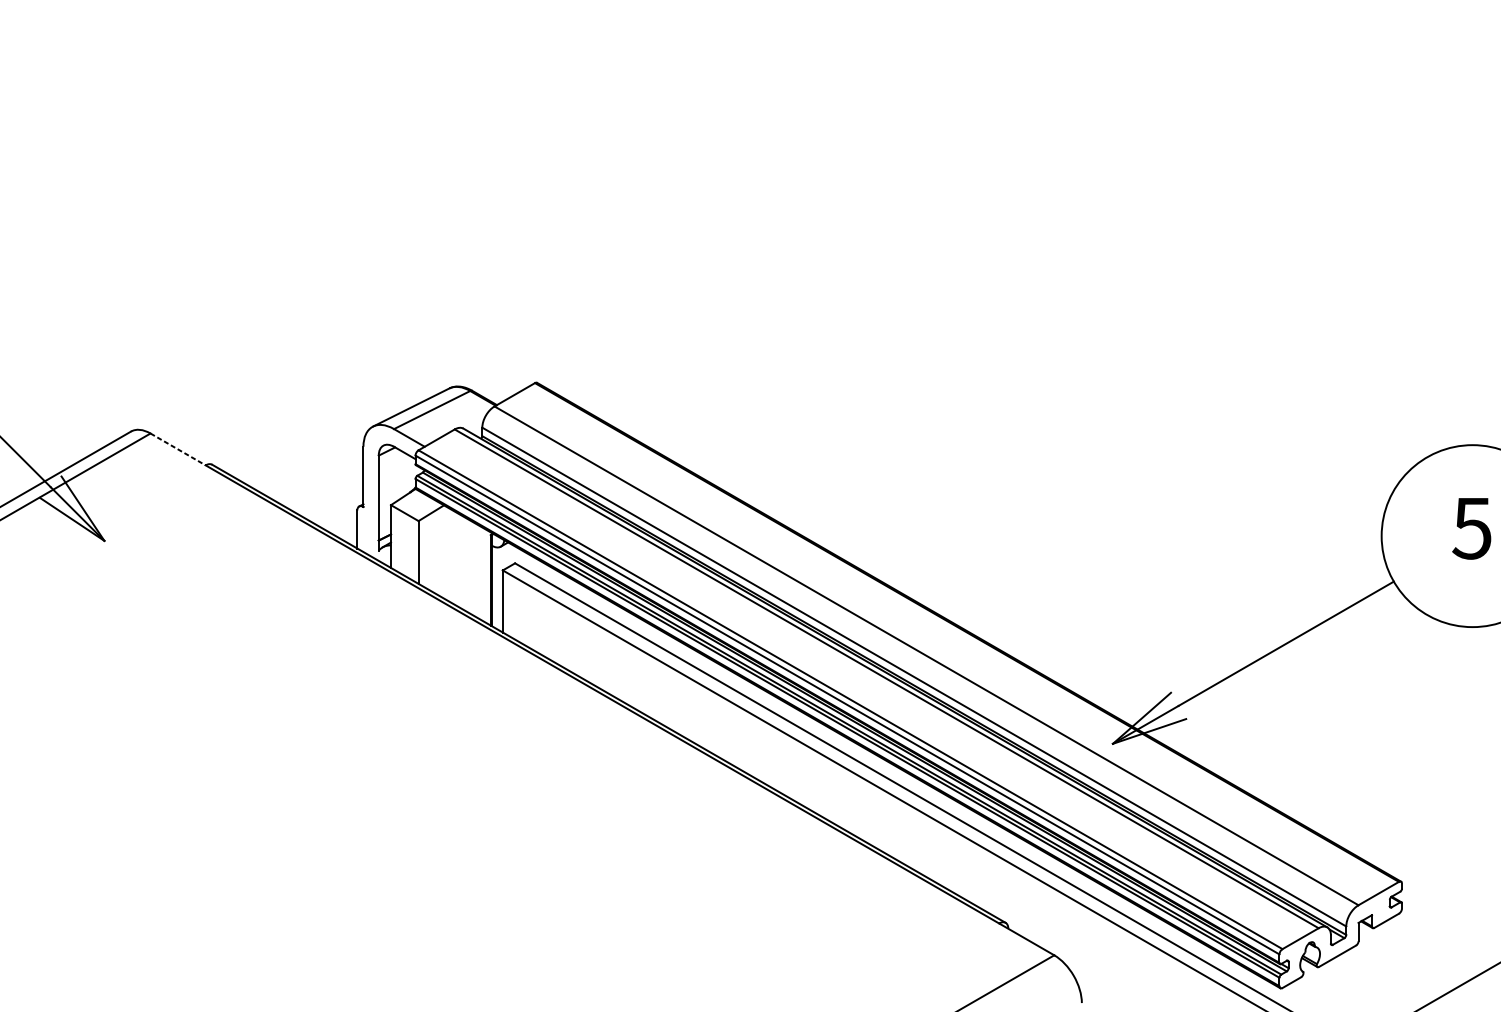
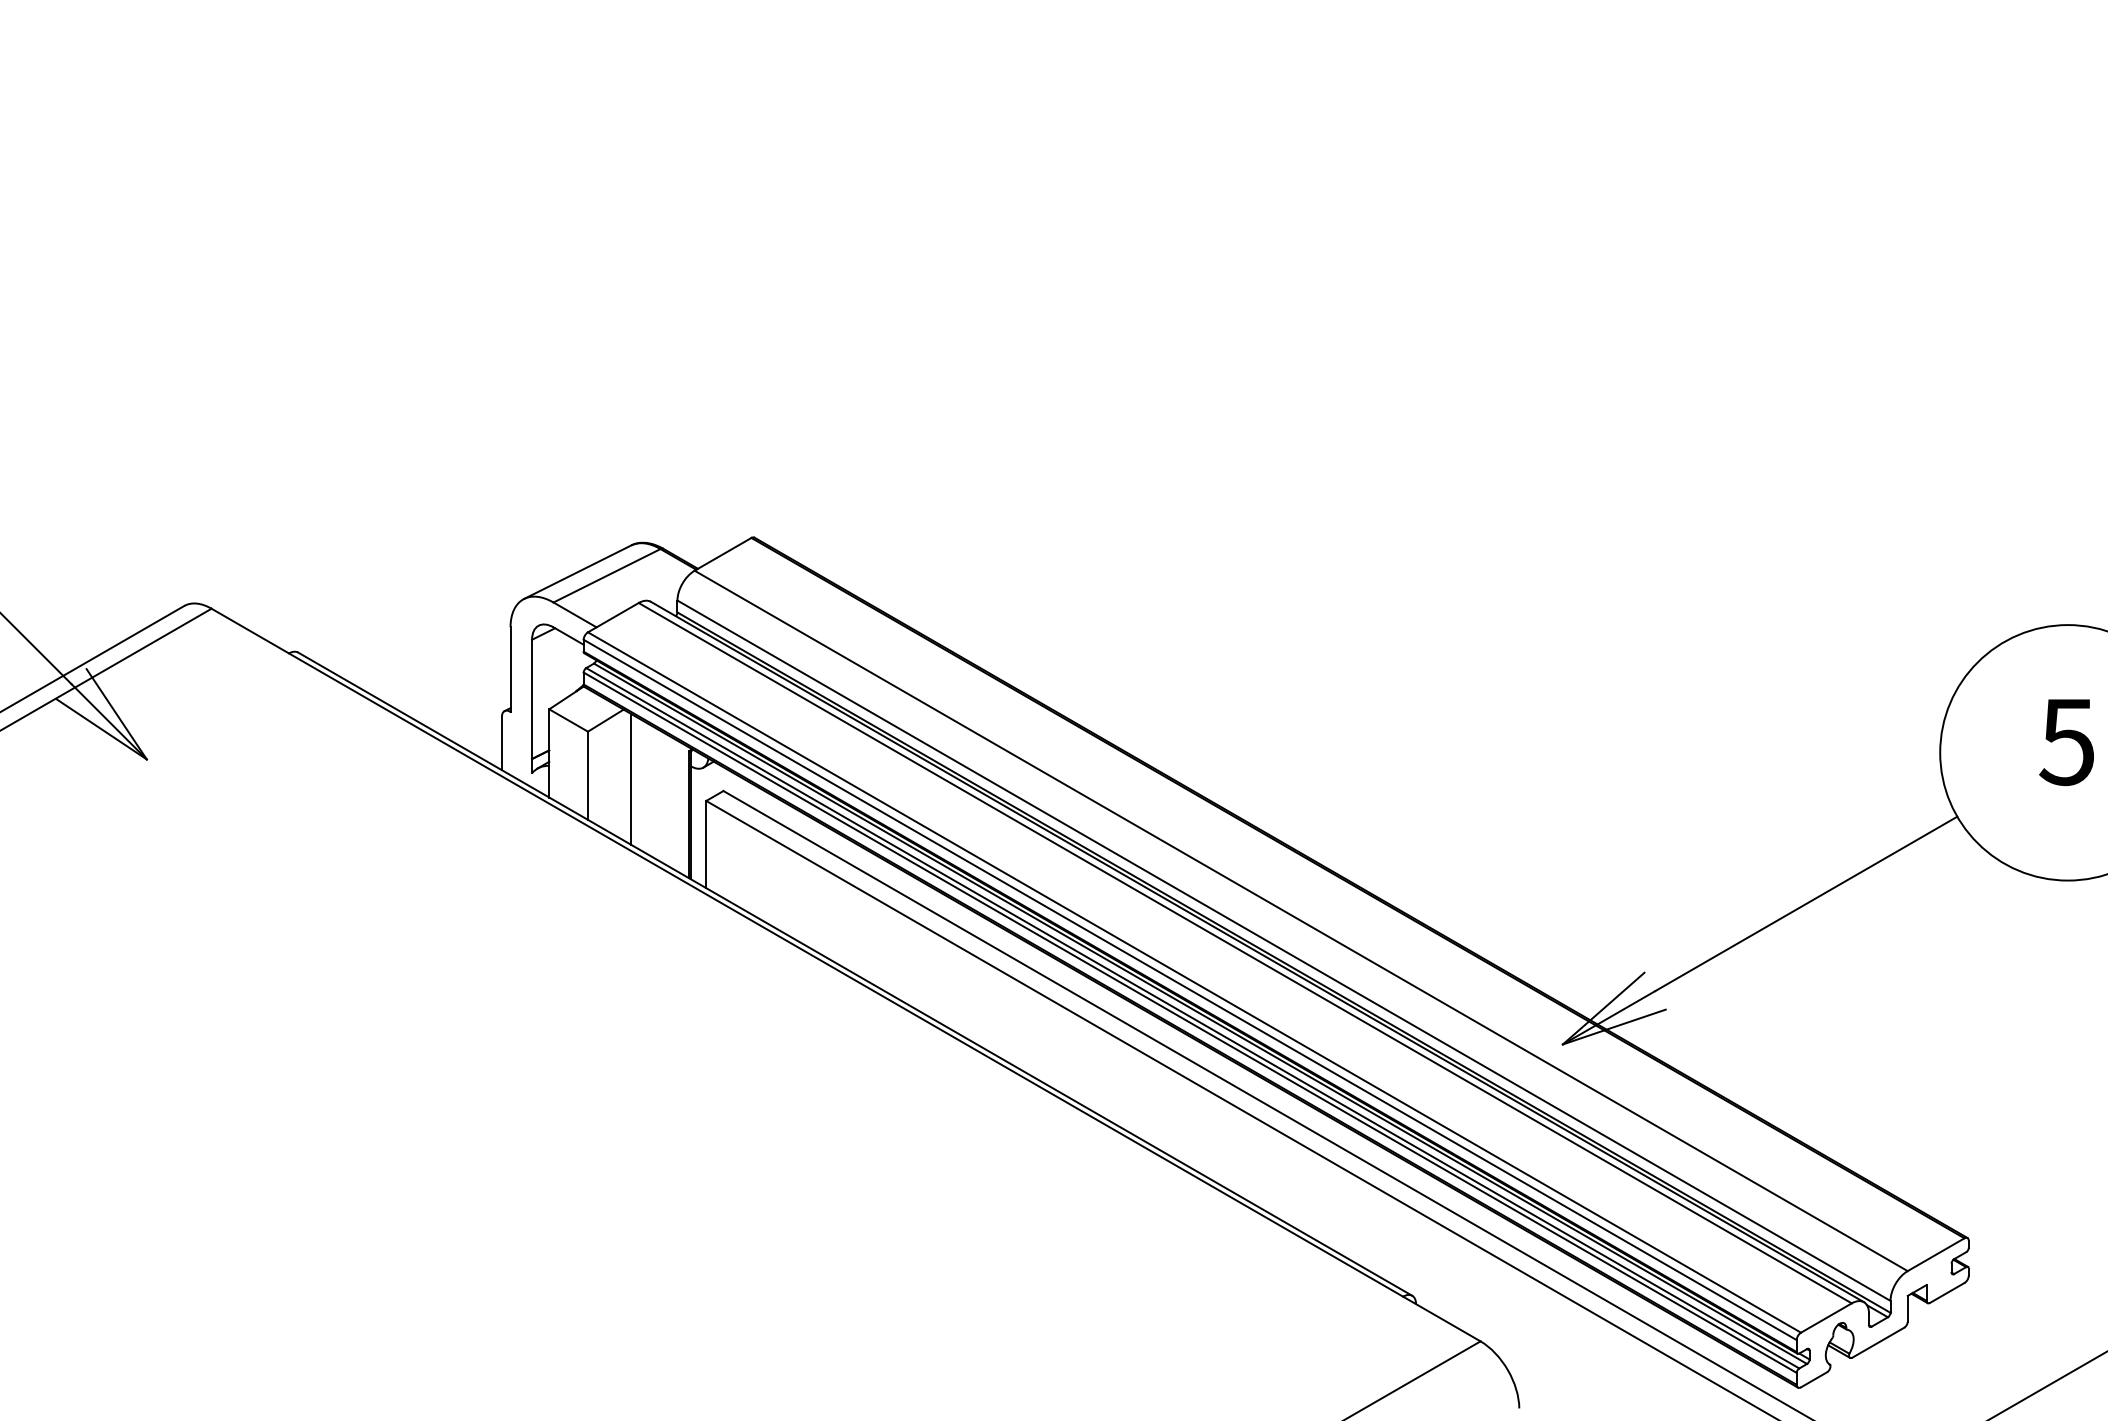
line: (178, 449) -> (250, 631), dashed -> solid
line: (449, 554) -> (631, 778), added

